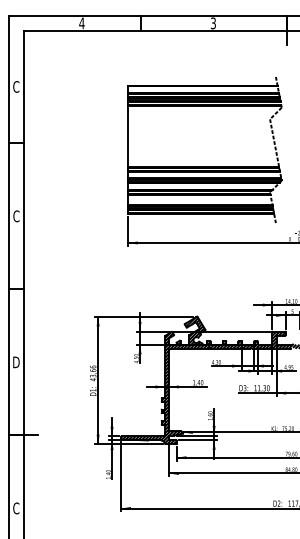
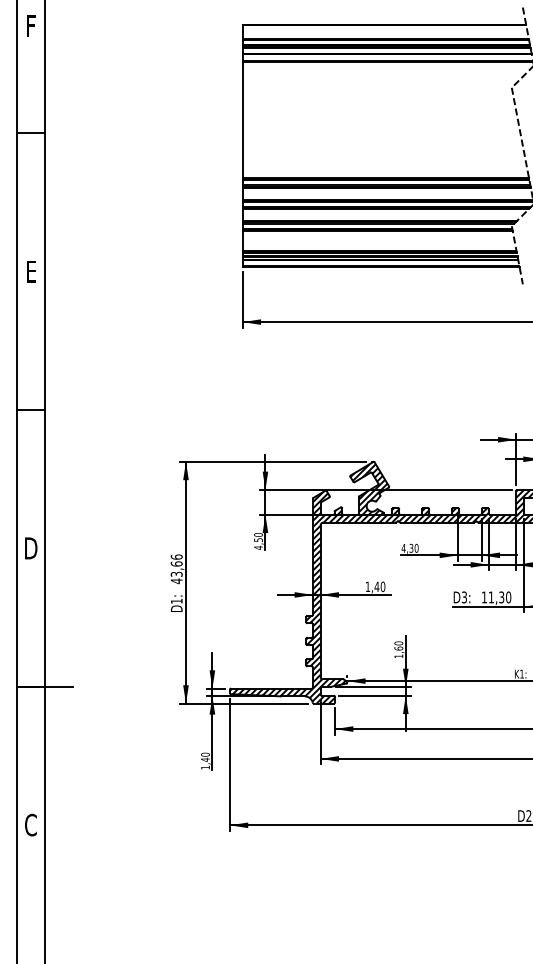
text: (16, 86) -> (31, 25), C -> F
text: (16, 216) -> (31, 271), C -> E

